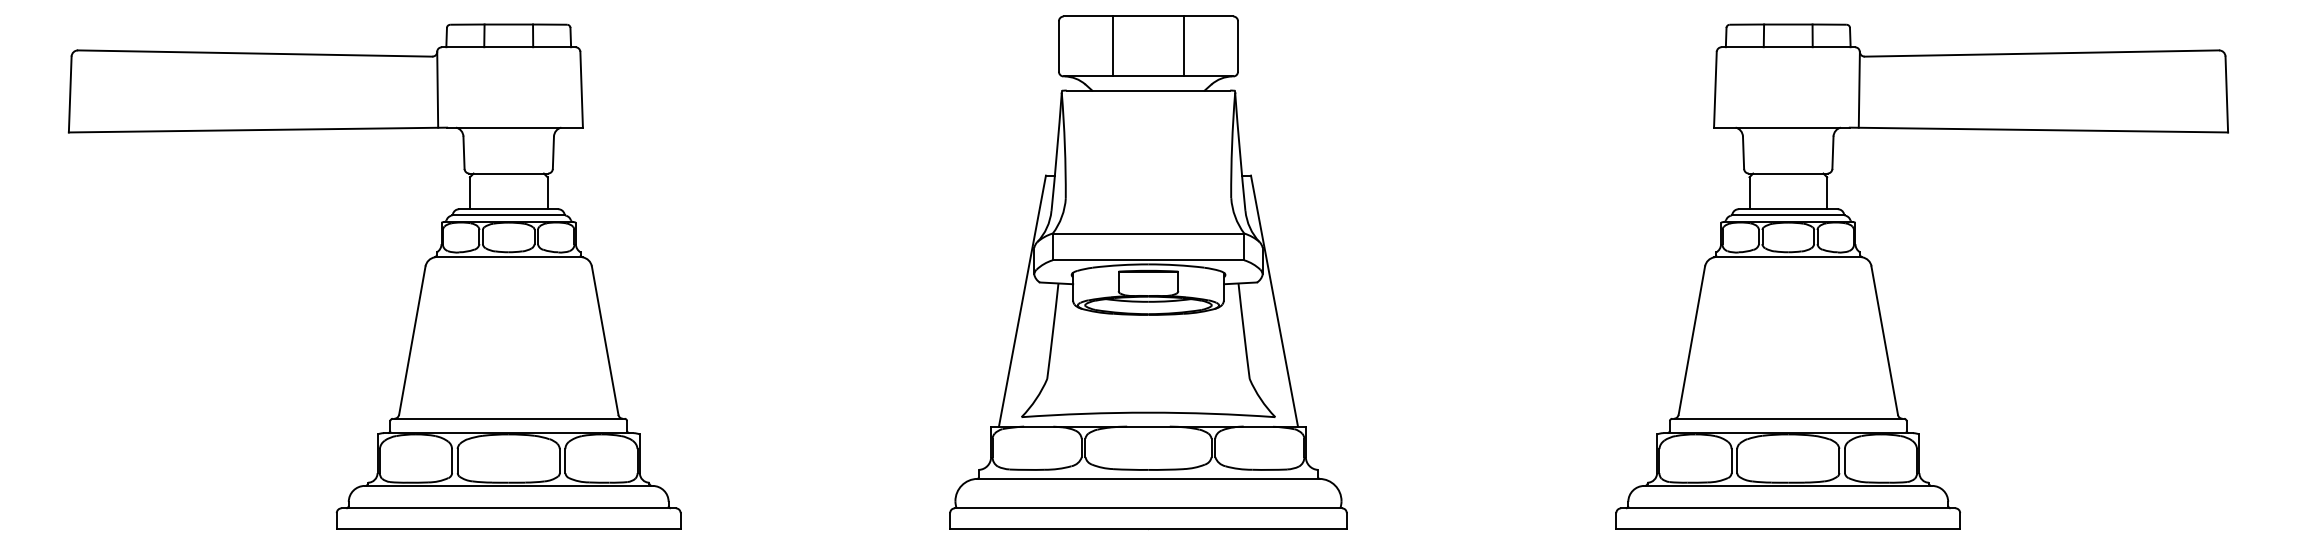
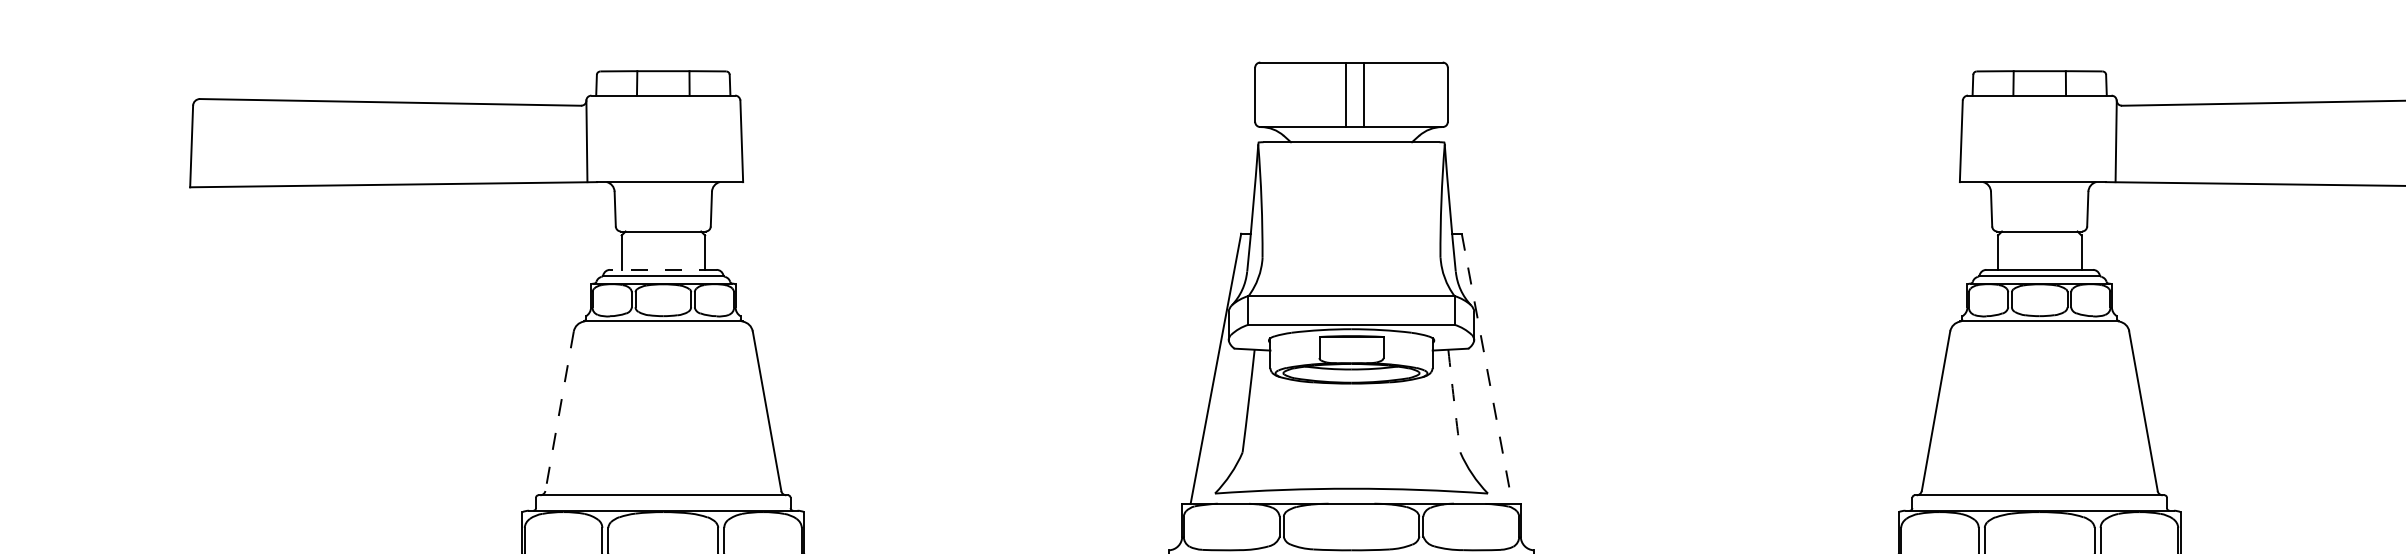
line: (1113, 46) -> (1346, 94), moved
line: (1183, 46) -> (1363, 94), moved
line: (508, 209) -> (663, 270), solid -> dashed
line: (1274, 301) -> (1487, 369), solid -> dashed
arc: (1243, 331) -> (1453, 401), solid -> dashed
line: (412, 341) -> (559, 412), solid -> dashed

